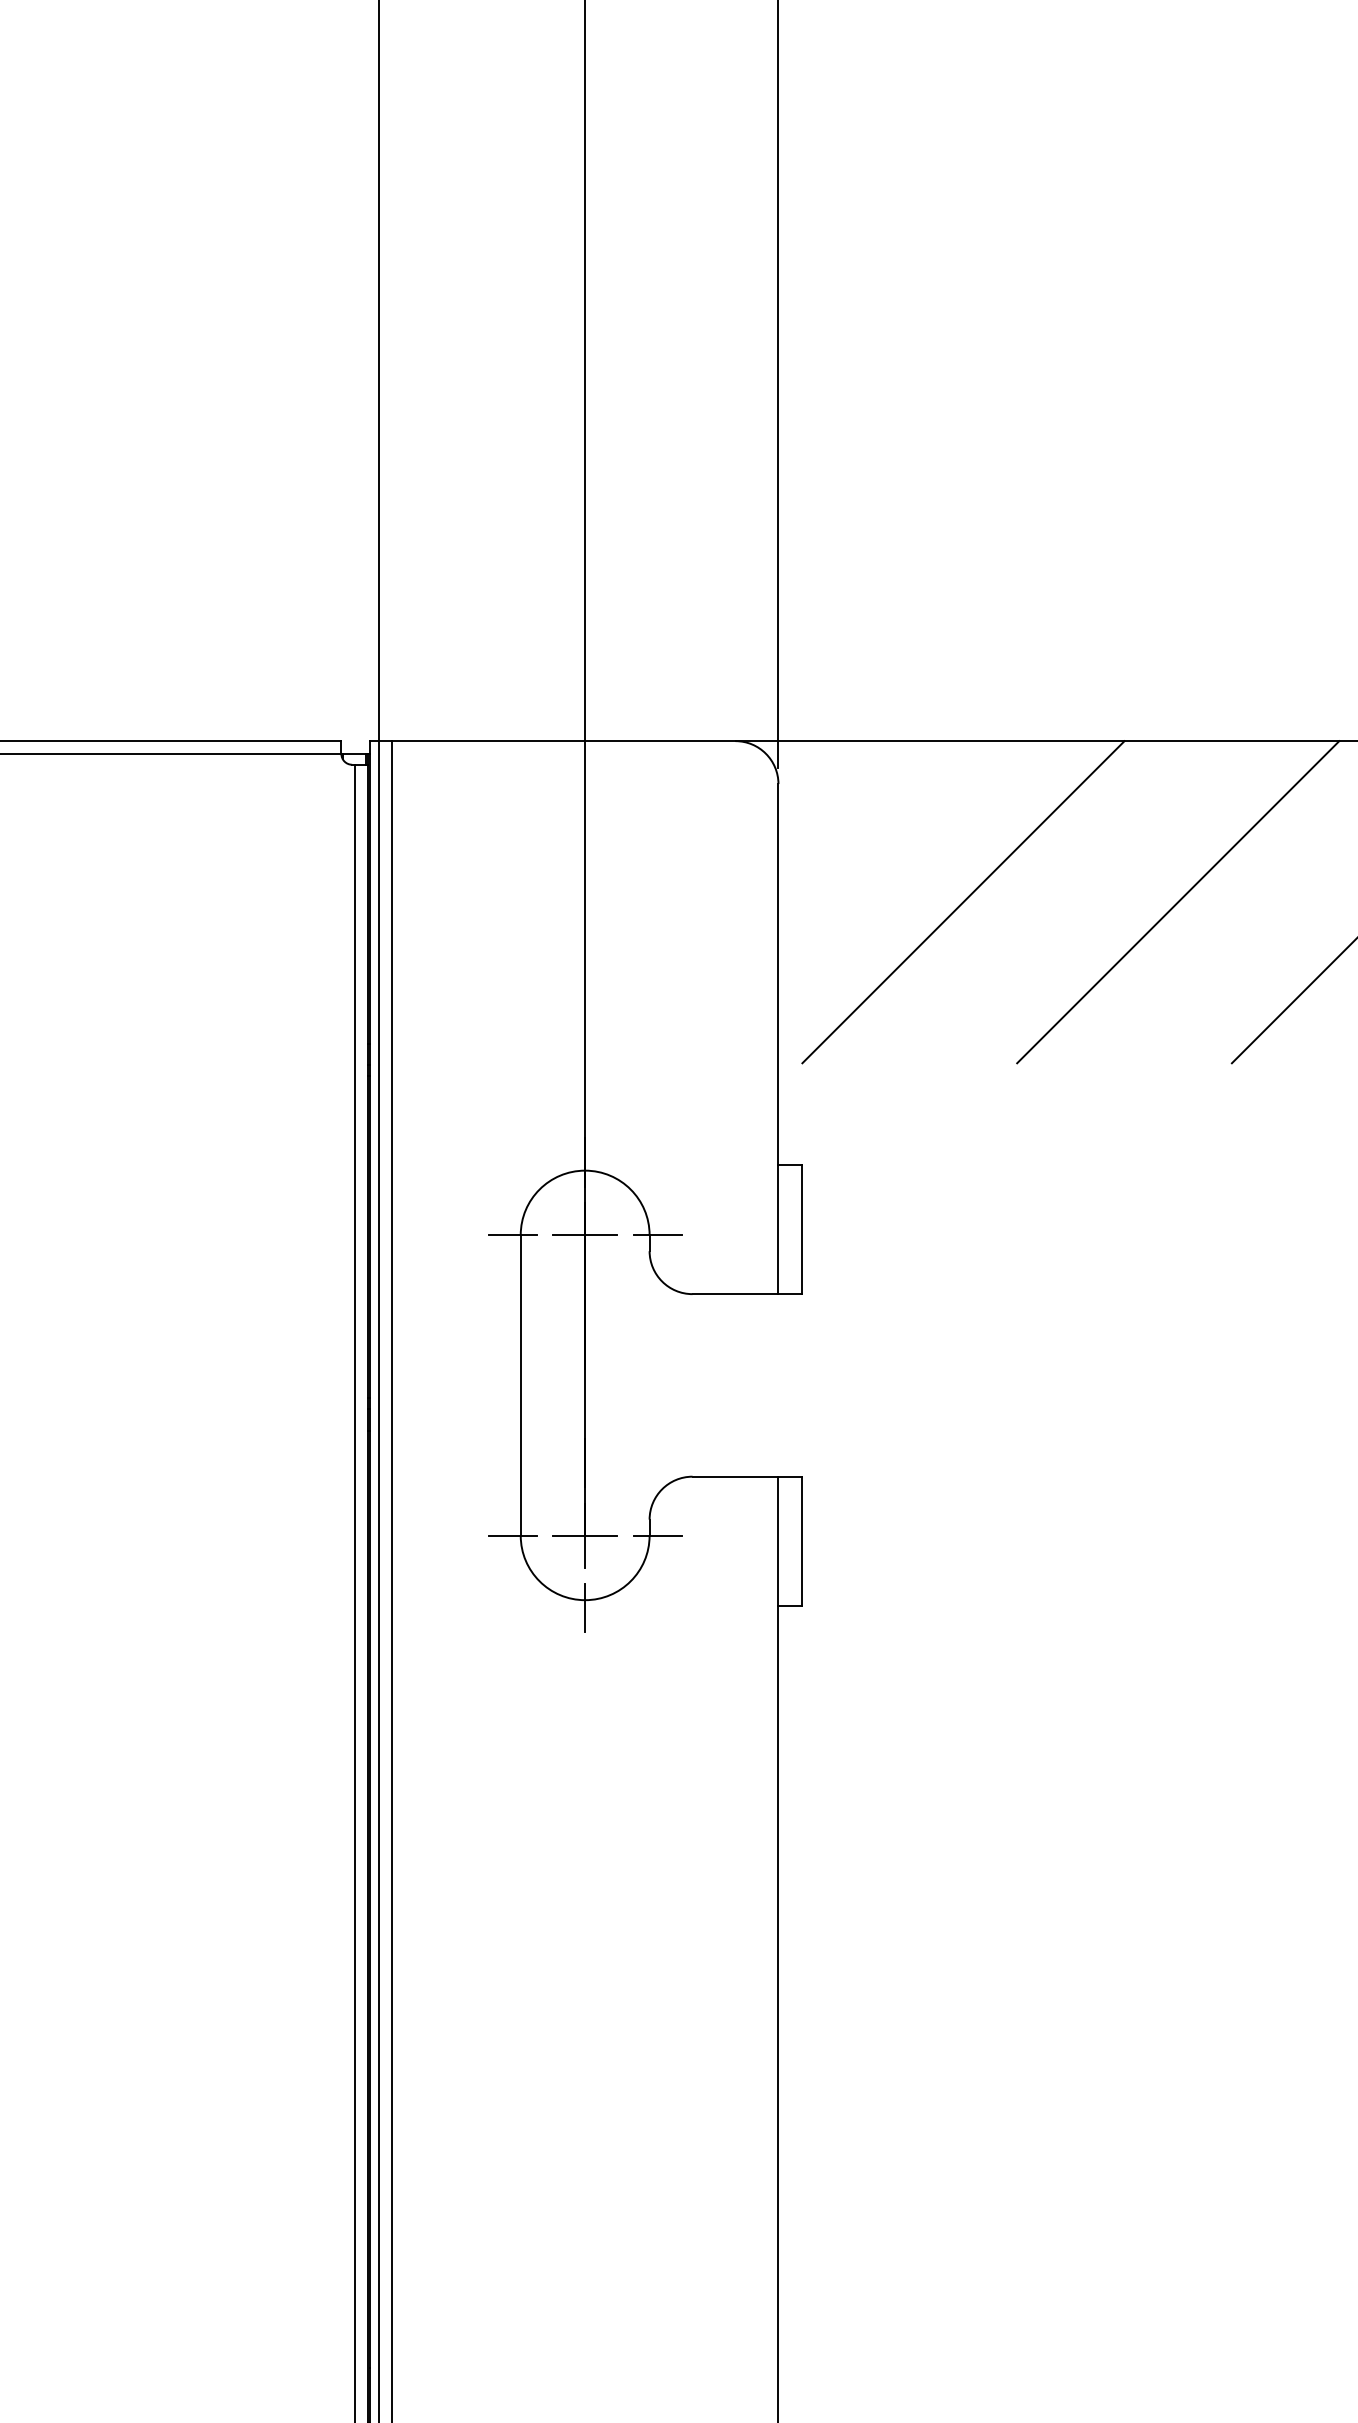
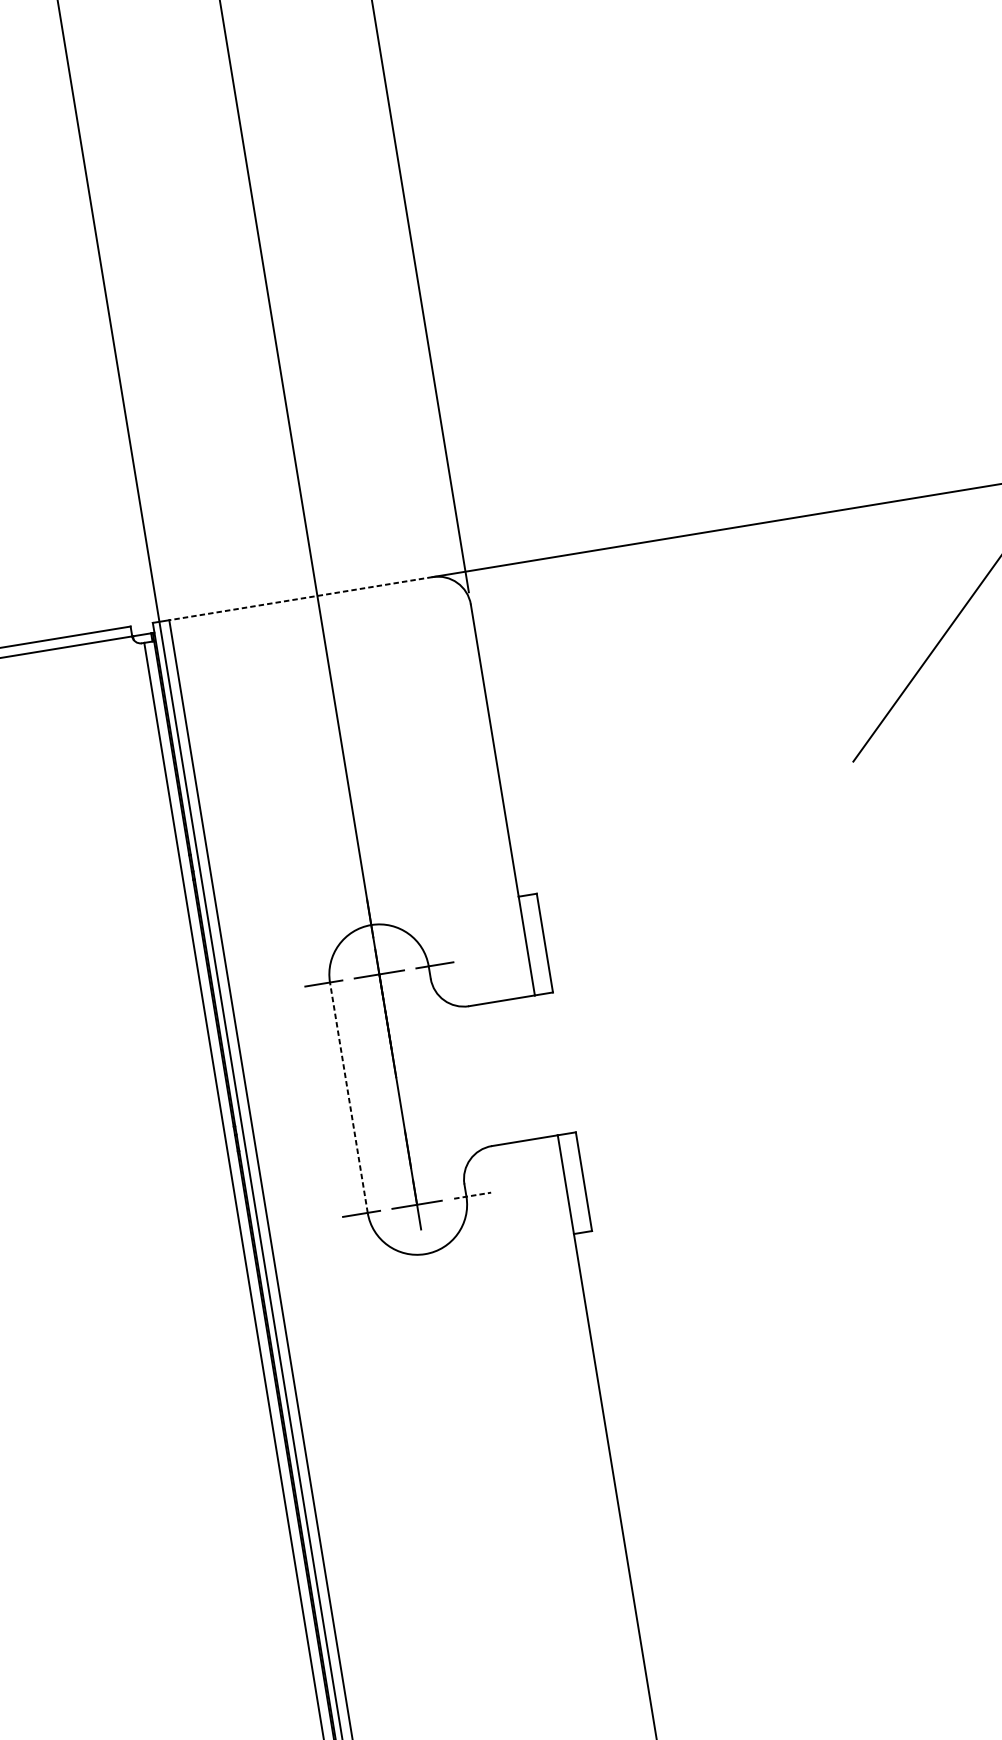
line: (563, 741) -> (300, 598), solid -> dashed
line: (963, 902) -> (627, 672), removed
line: (1178, 902) -> (792, 645), removed
line: (520, 1384) -> (348, 1097), solid -> dashed
line: (658, 1535) -> (473, 1195), solid -> dashed
line: (585, 1608) -> (426, 1260), removed

